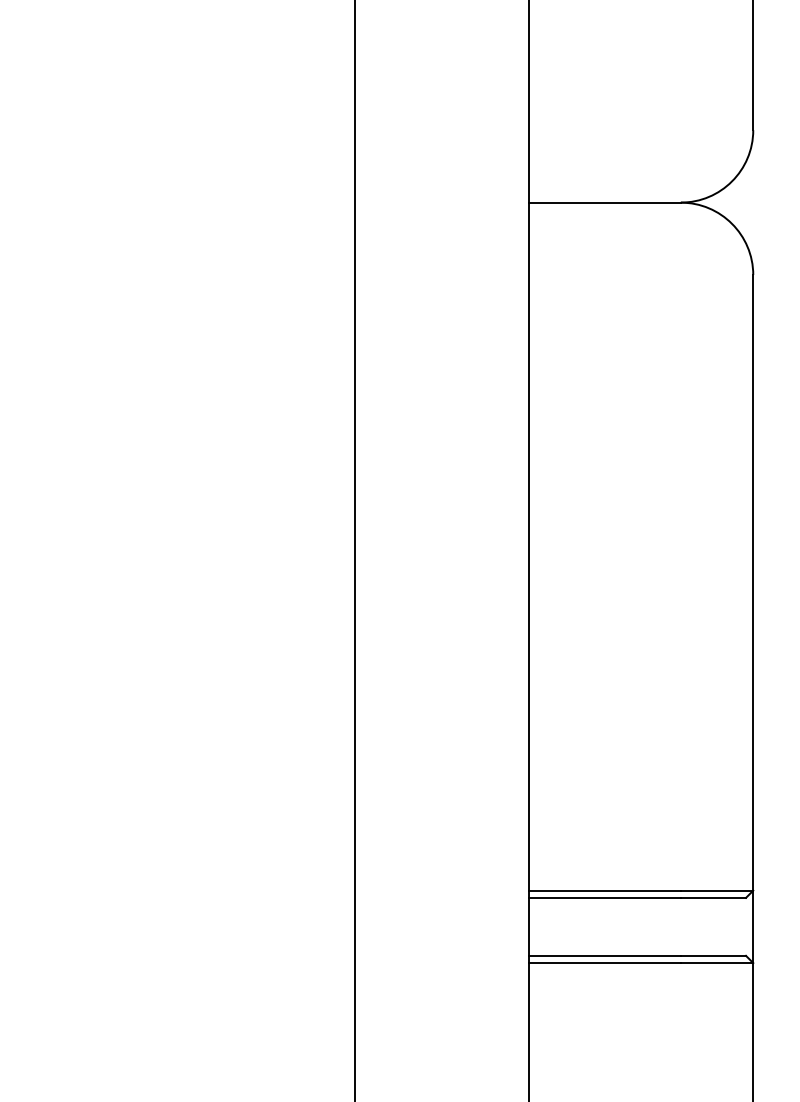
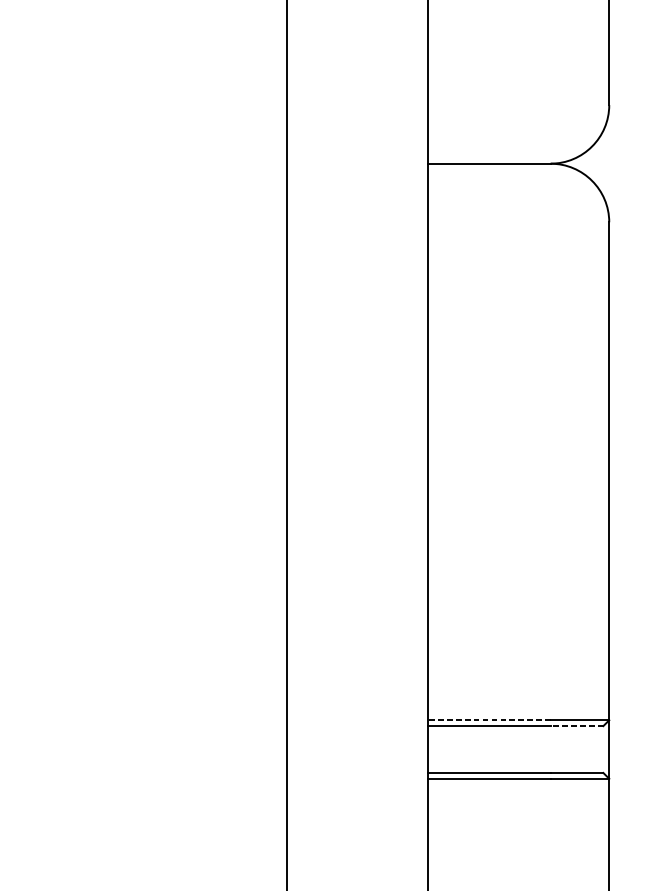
line: (604, 890) -> (488, 720), solid -> dashed
line: (713, 897) -> (577, 725), solid -> dashed

